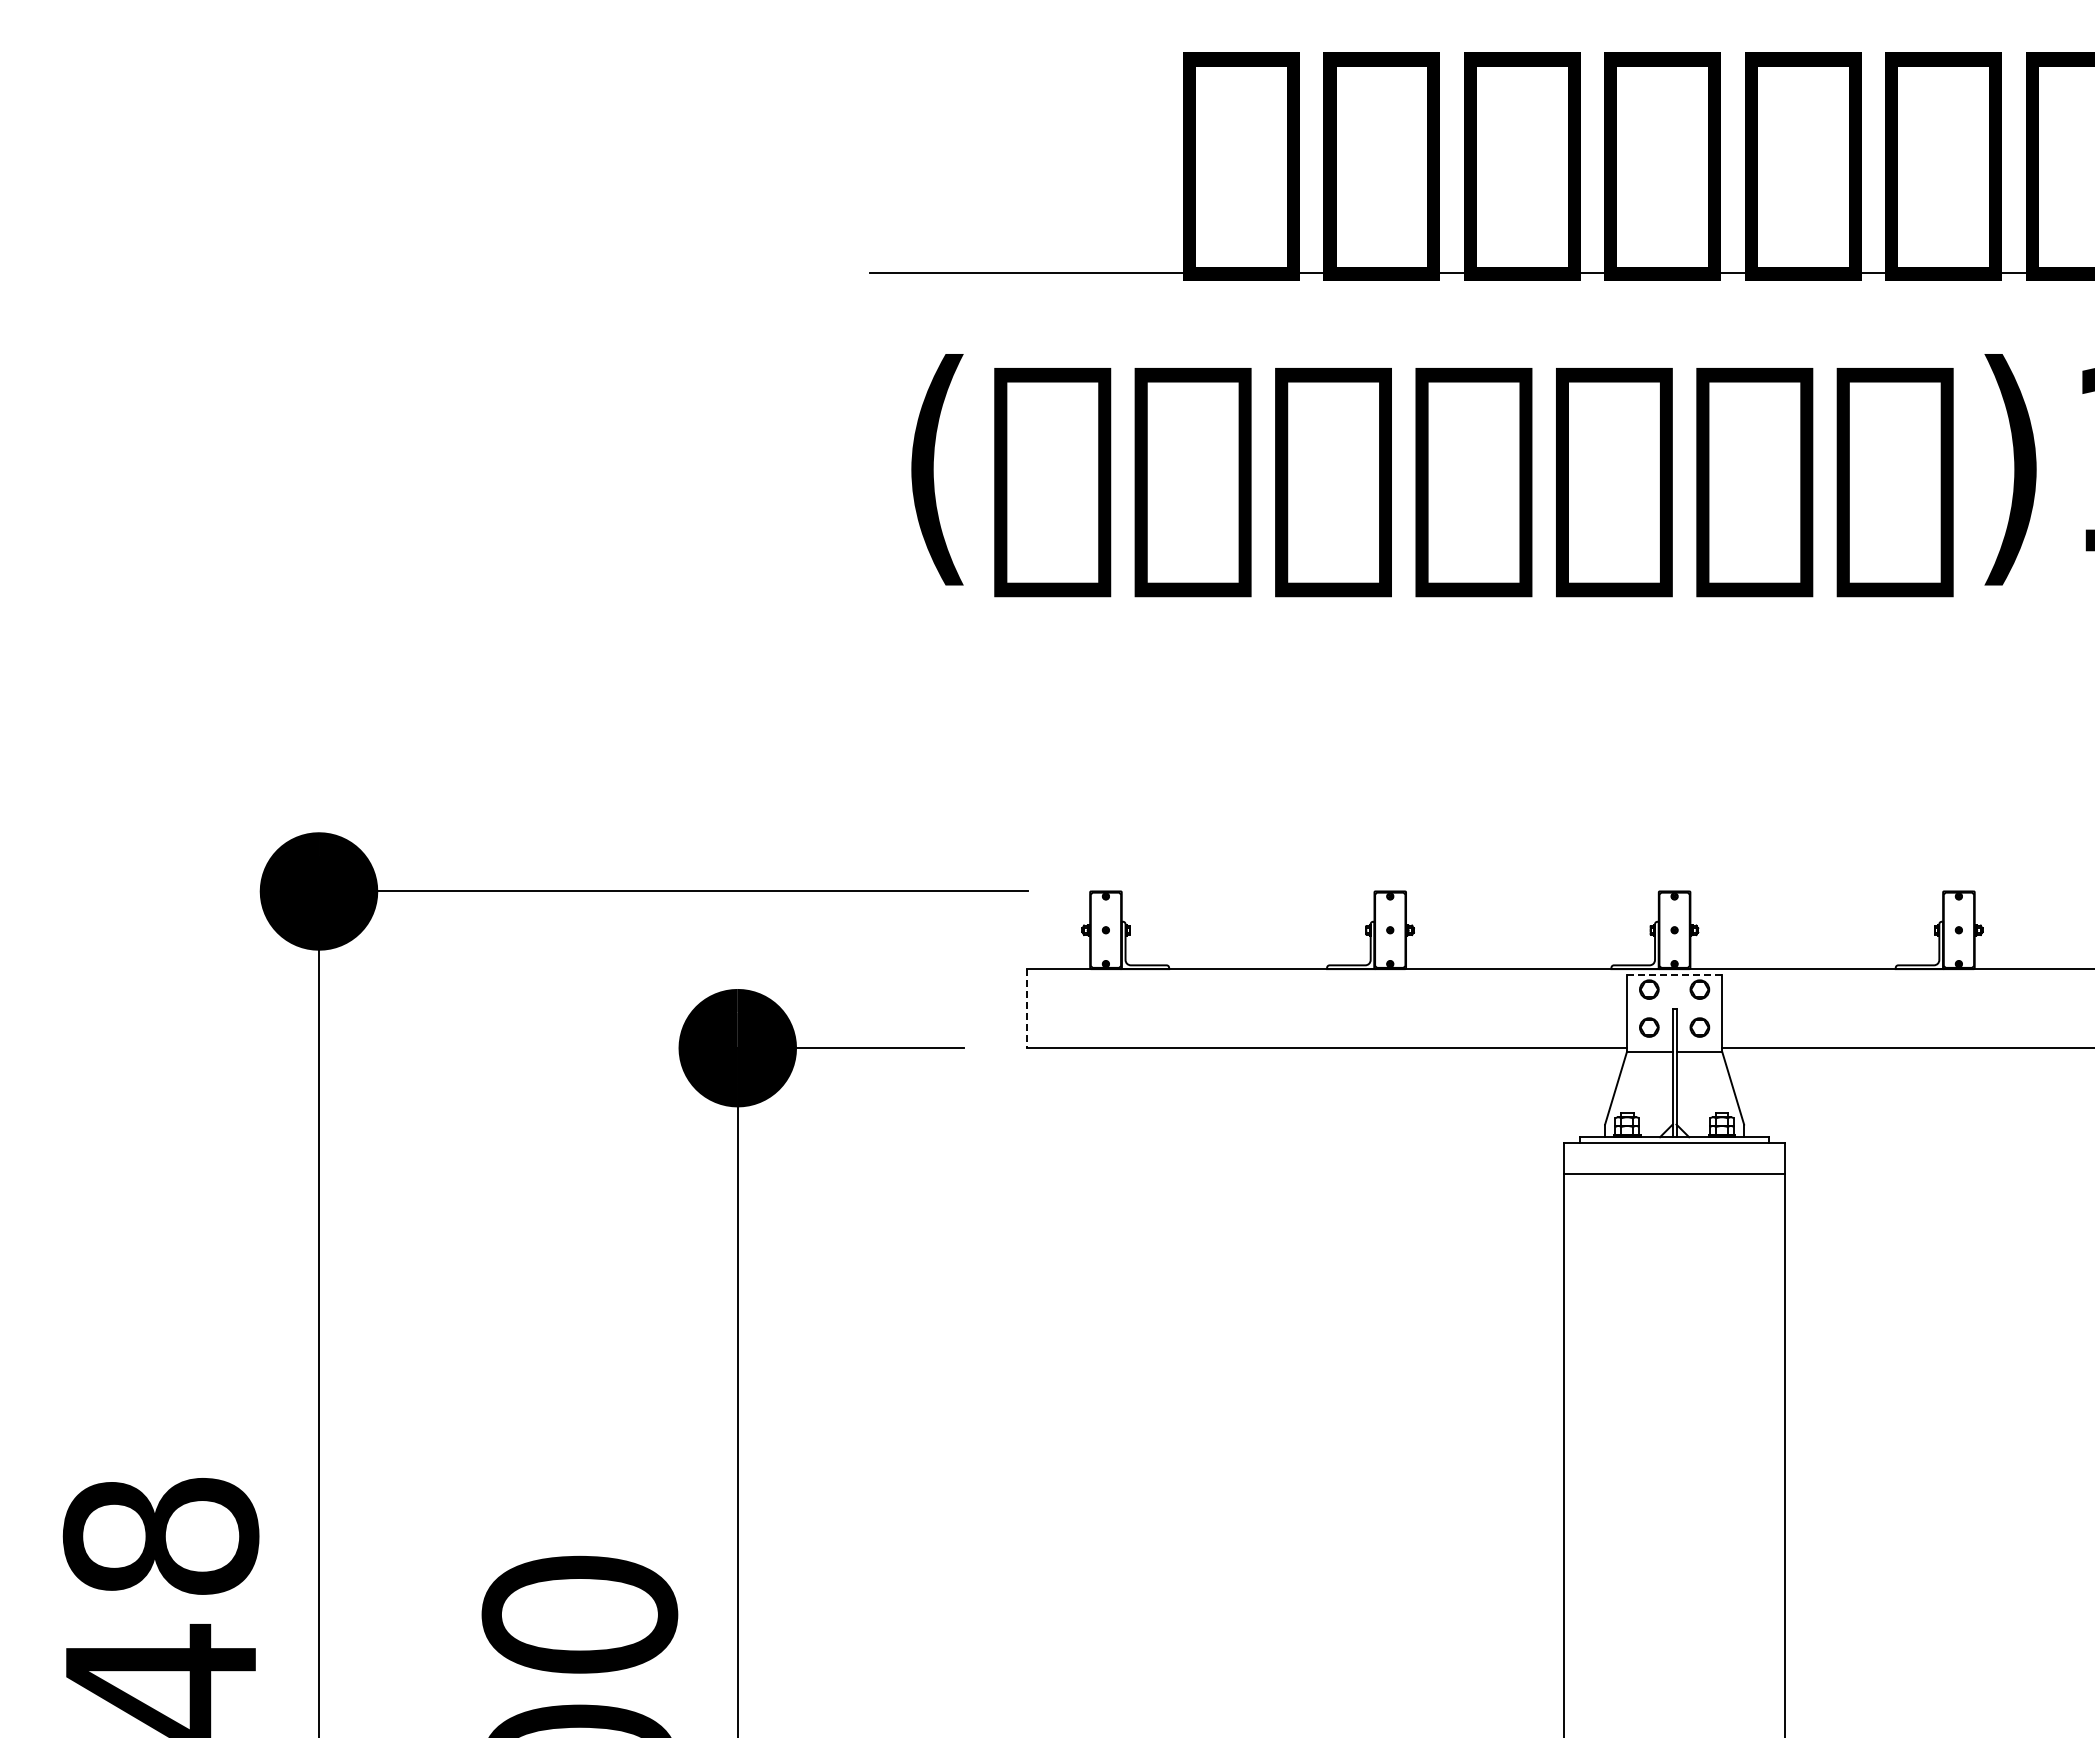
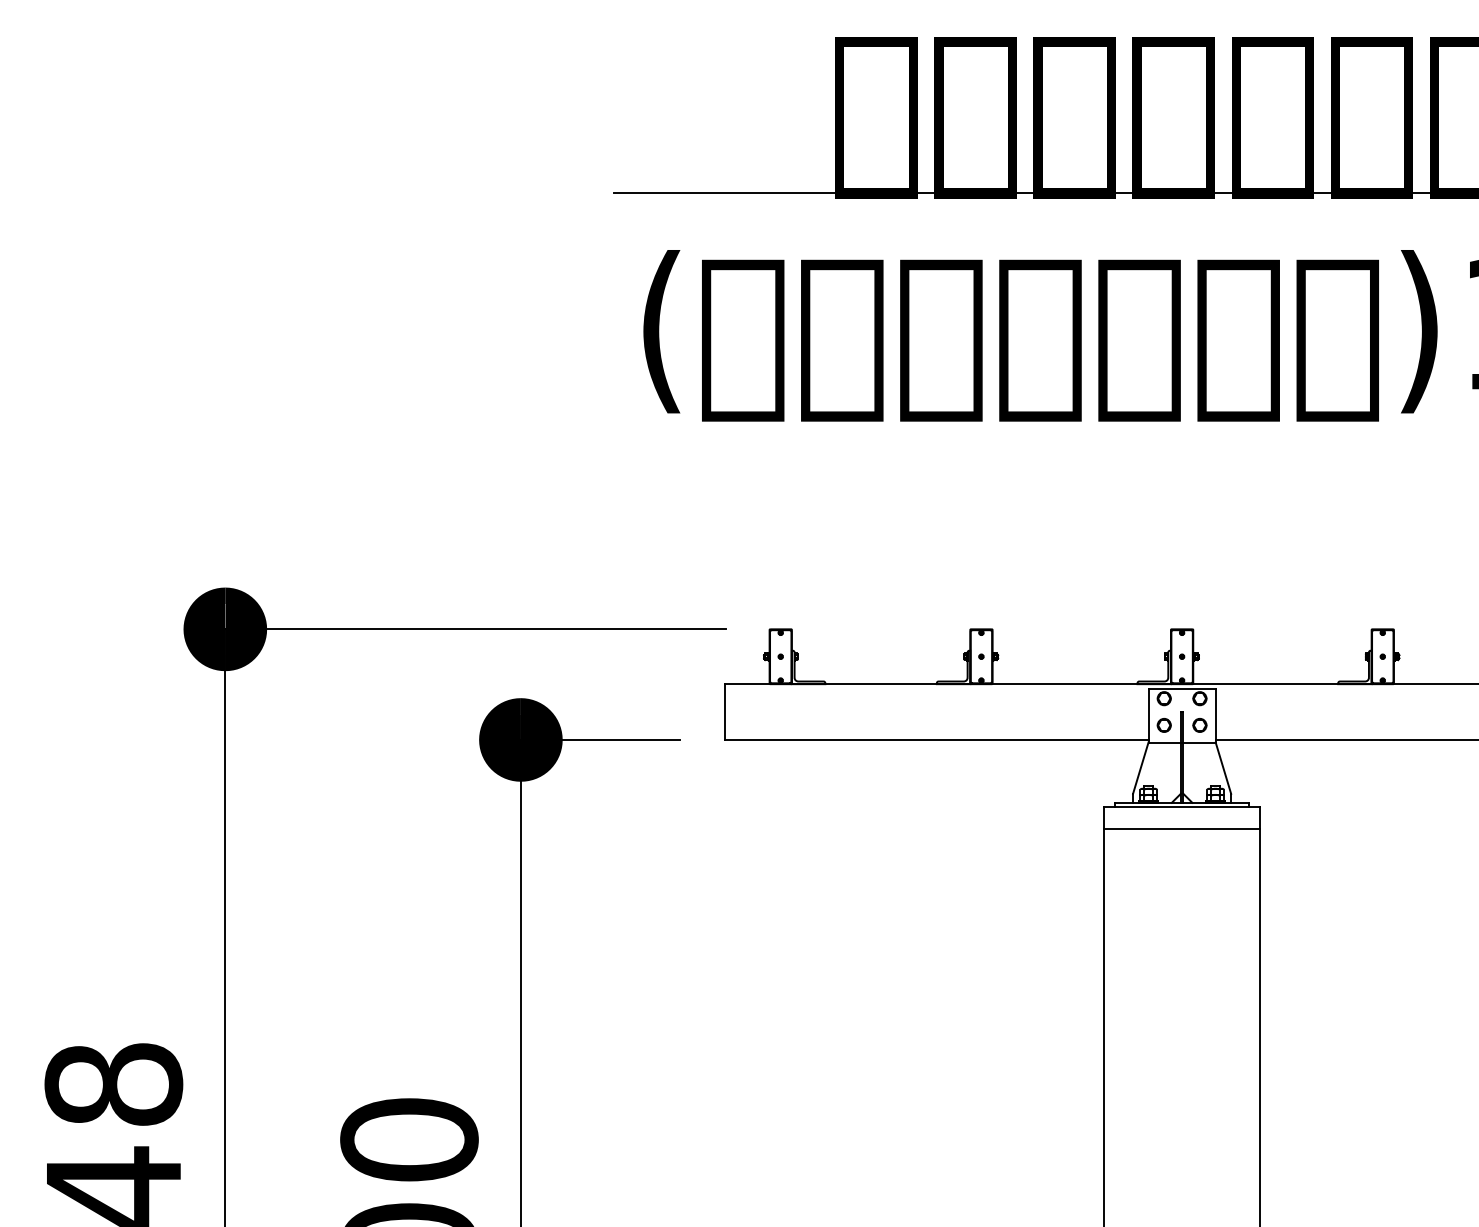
line: (1674, 975) -> (1182, 688), dashed -> solid
line: (1026, 1009) -> (724, 712), dashed -> solid

